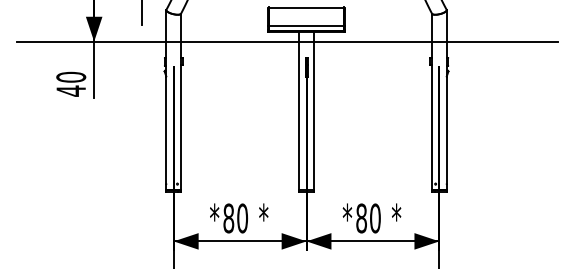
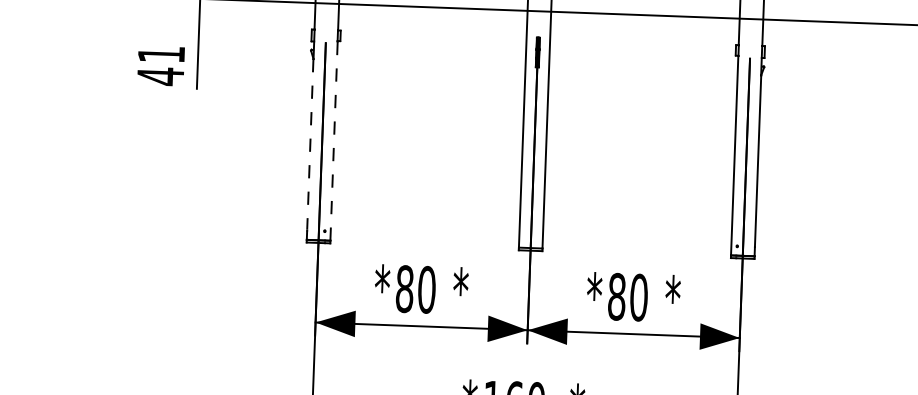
text: (71, 76) -> (161, 53), 40 -> 41
line: (181, 127) -> (334, 141), solid -> dashed
line: (166, 130) -> (310, 144), solid -> dashed

